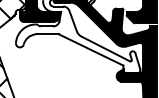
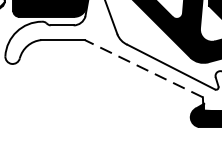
line: (91, 50) -> (144, 69), solid -> dashed

